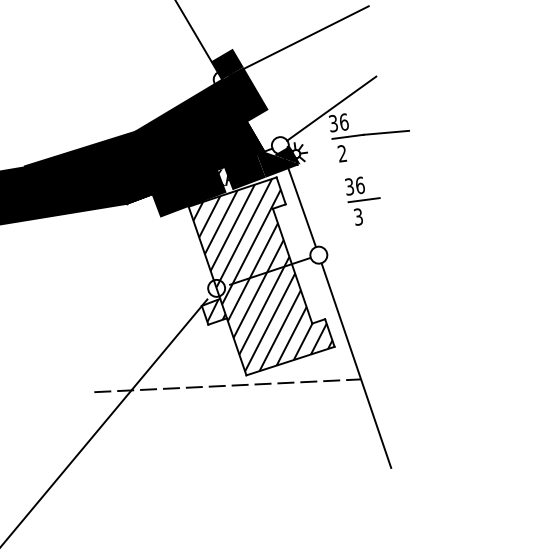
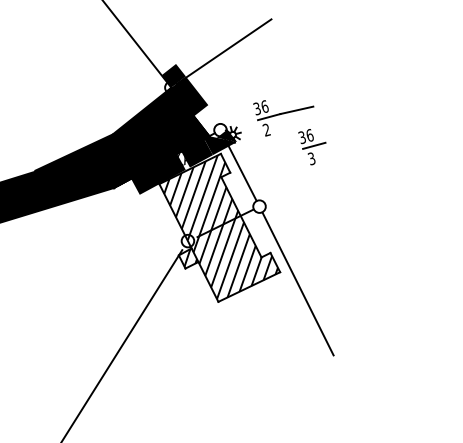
line: (330, 109) -> (253, 98), removed
part: (361, 202) -> (312, 147), moved
line: (227, 385) -> (205, 311), removed

